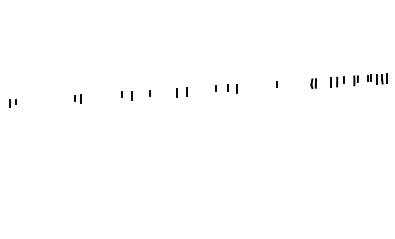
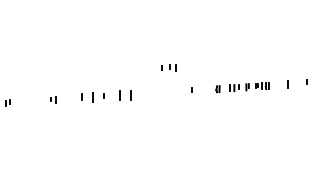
part: (225, 88) -> (168, 67), moved
part: (181, 91) -> (125, 94), size x1.6
part: (126, 95) -> (87, 97), size x1.6

